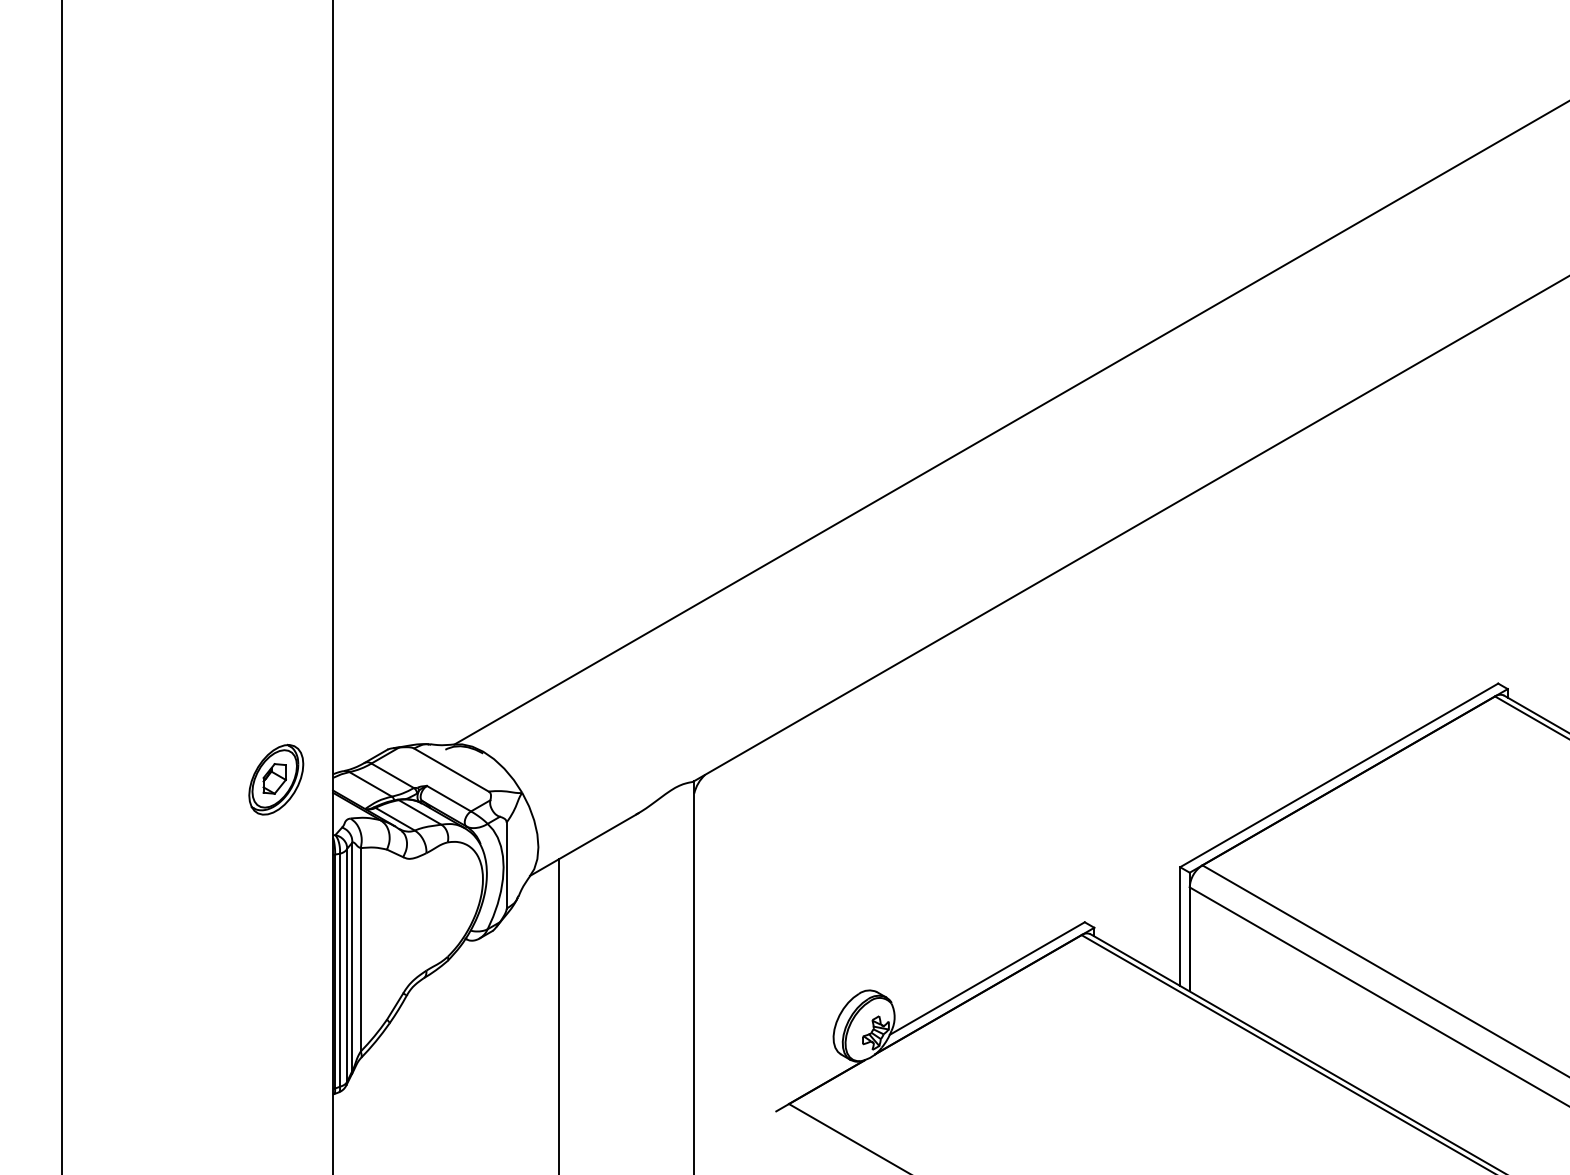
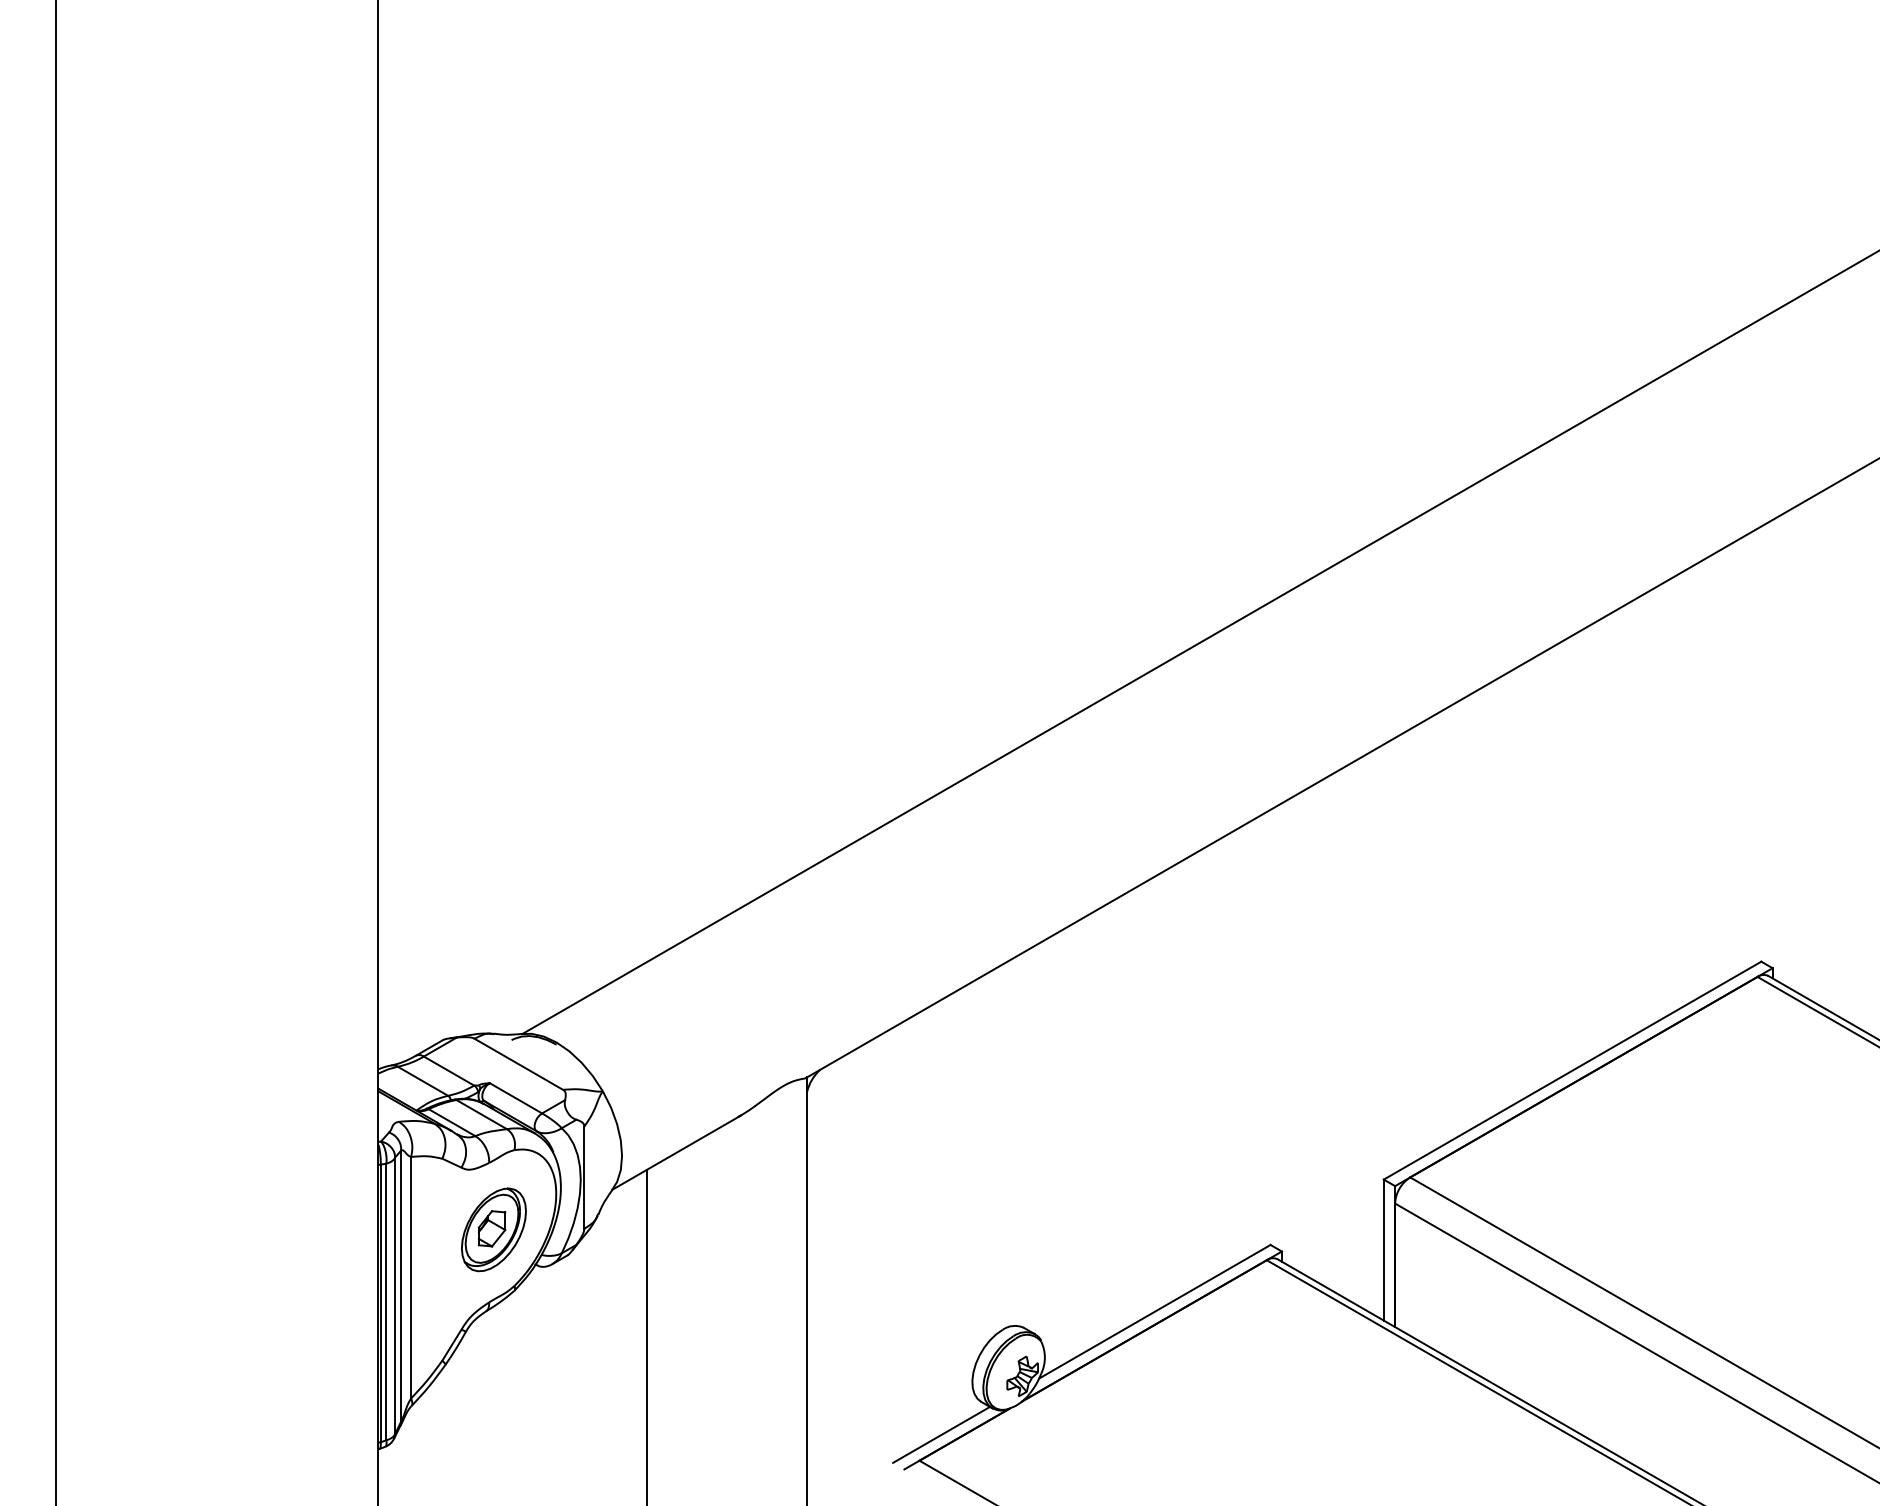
part: (275, 779) -> (493, 1229), moved
line: (807, 1081) -> (941, 1434), added

